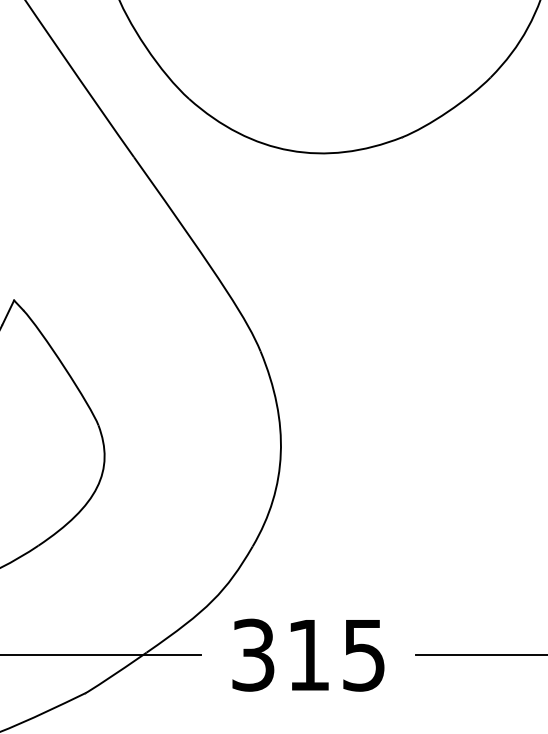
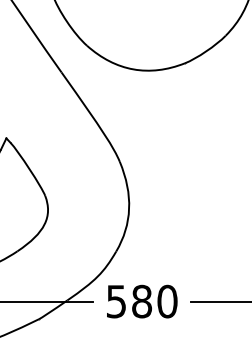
text: (309, 654) -> (142, 301), 315 -> 580

